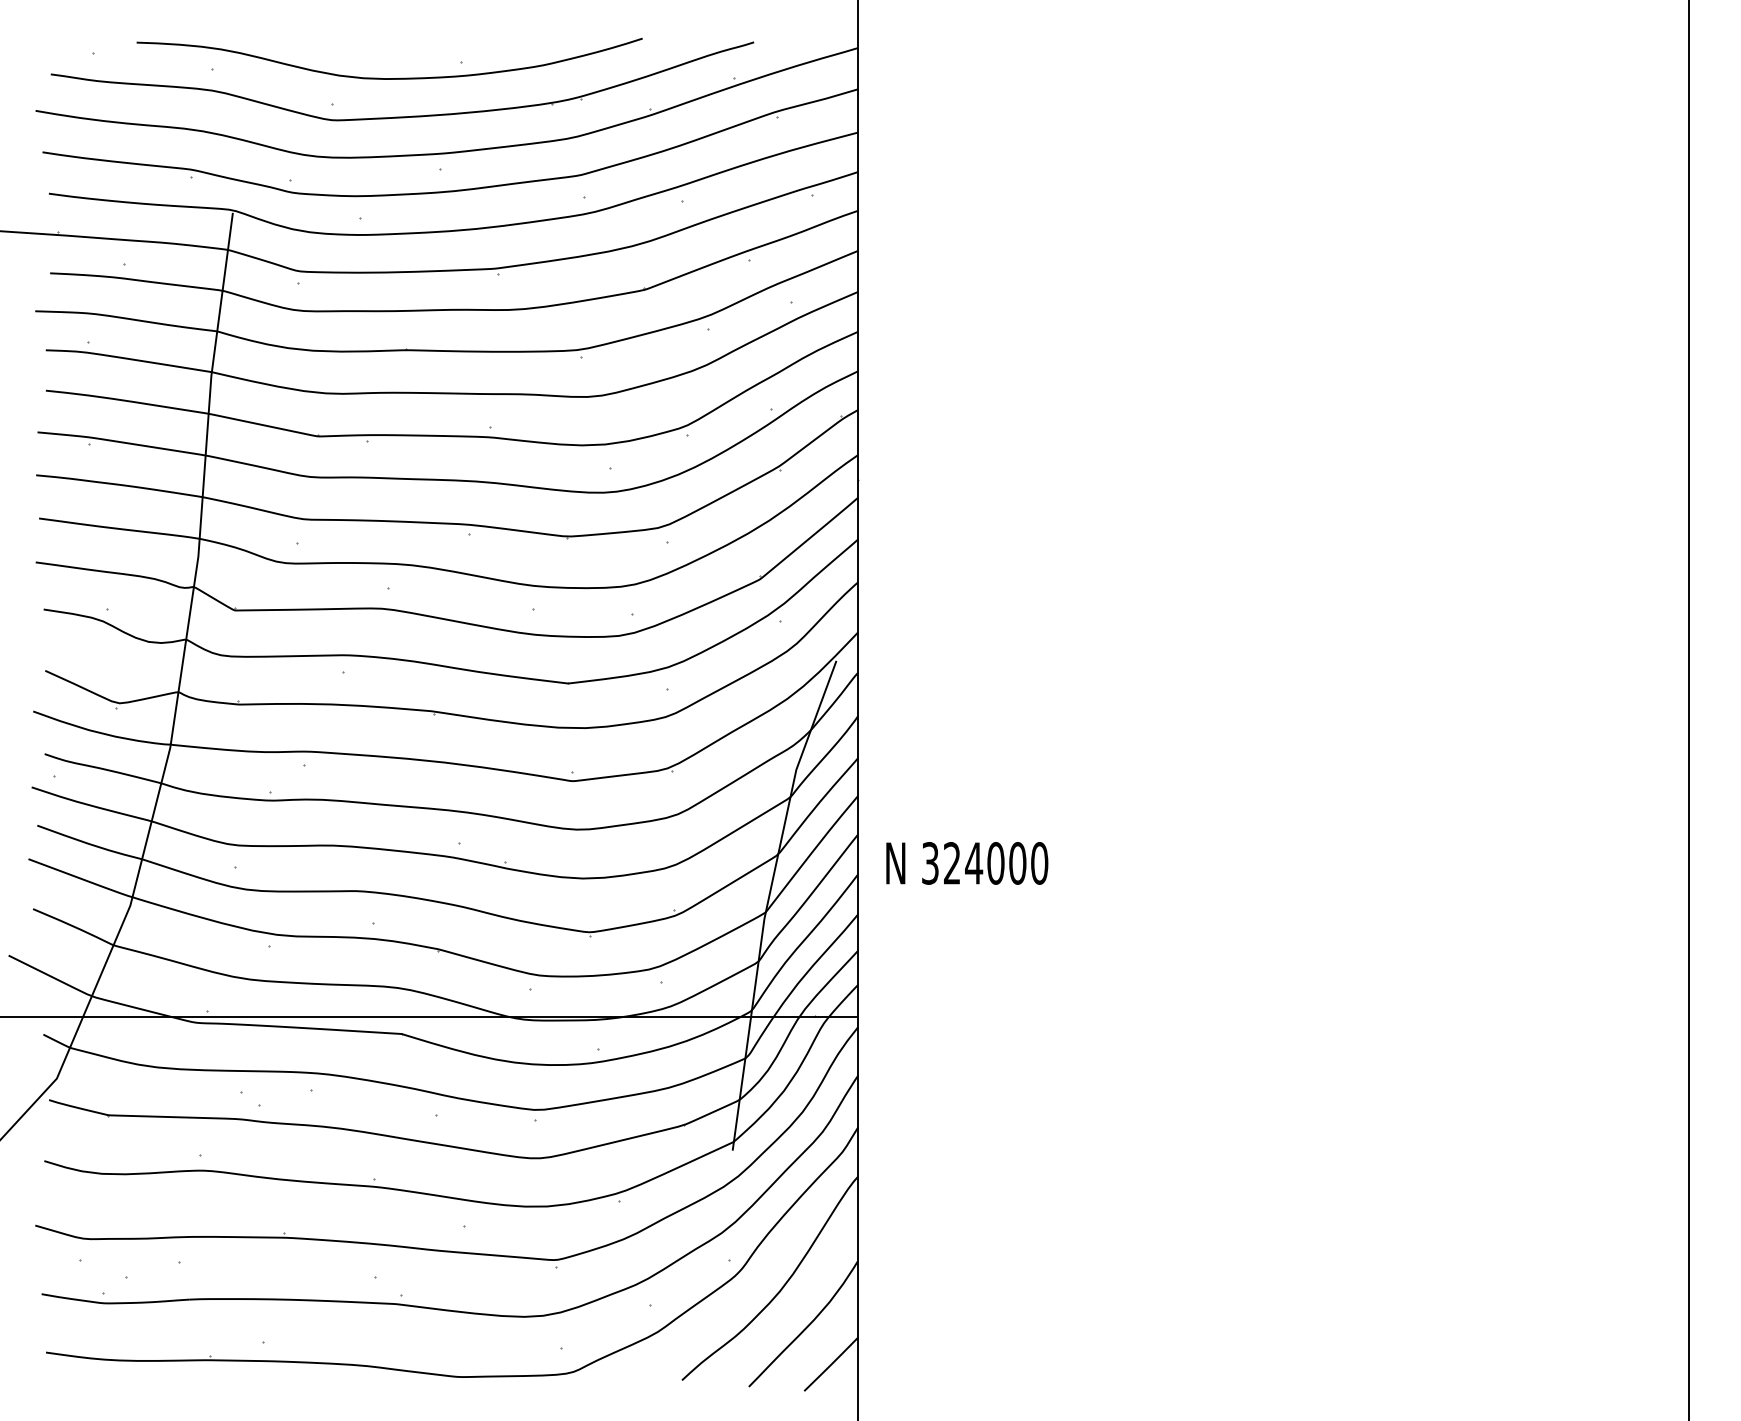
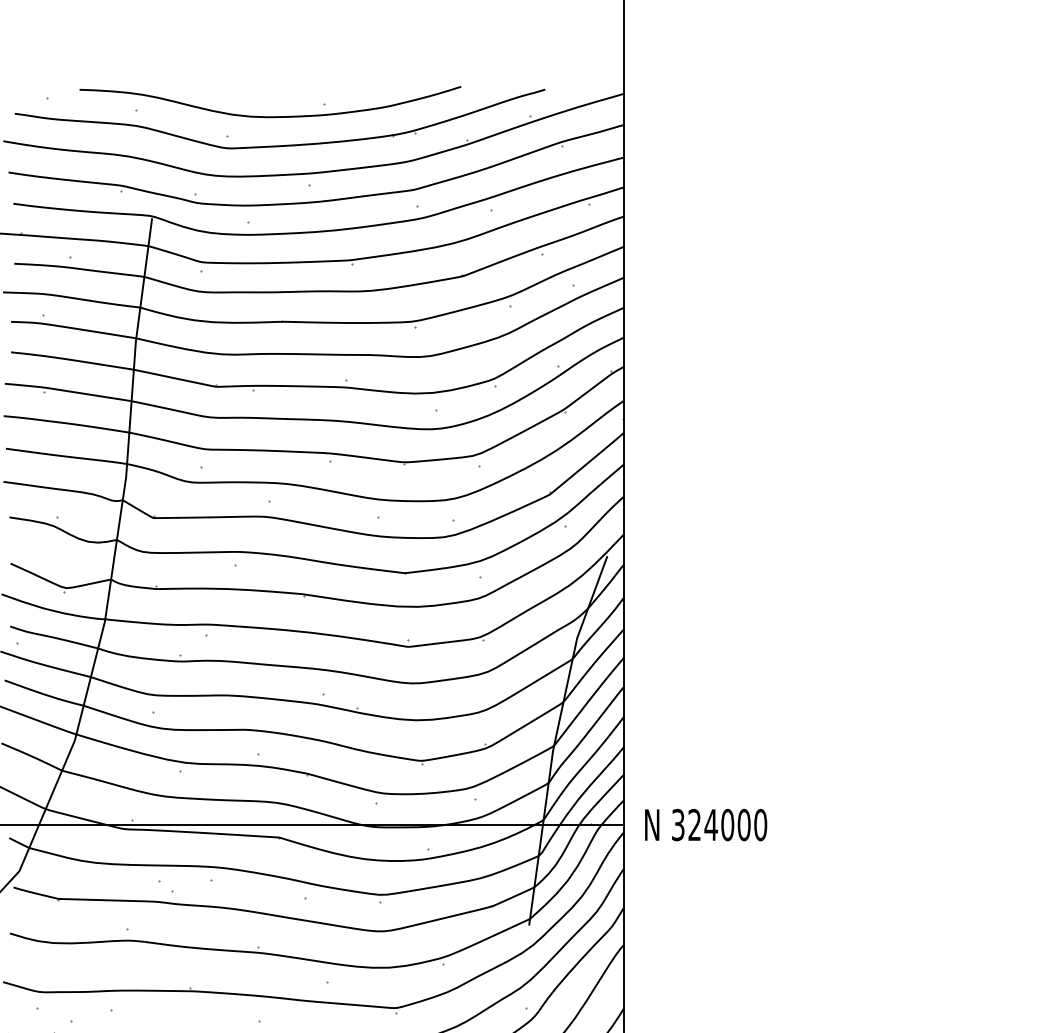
text: (967, 863) -> (706, 825), moved

